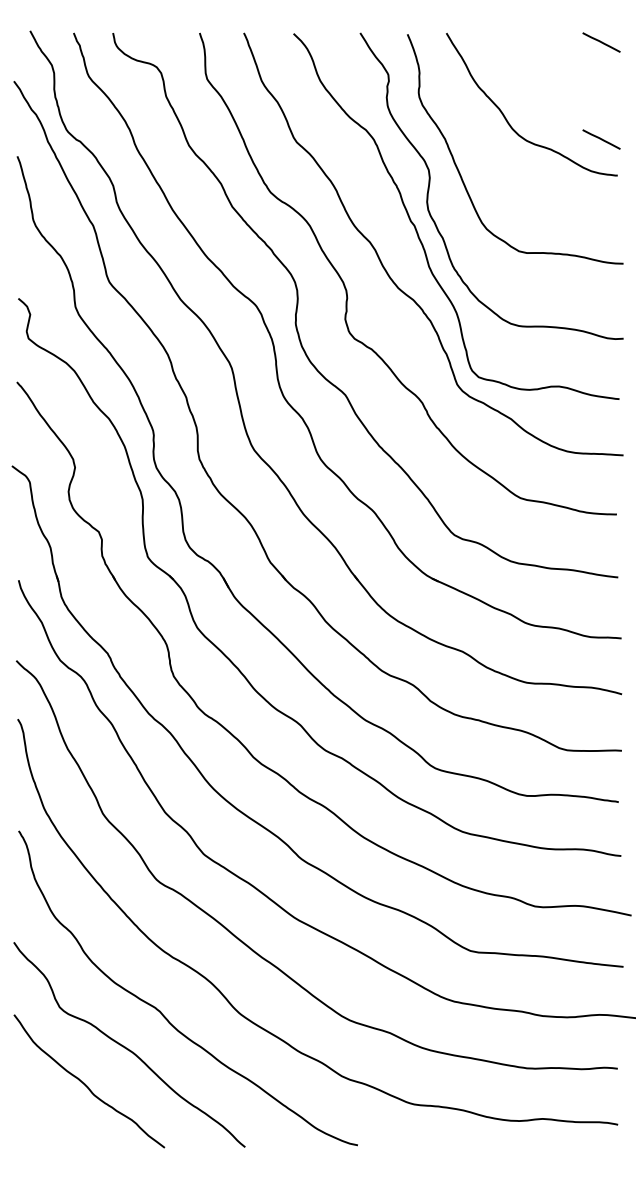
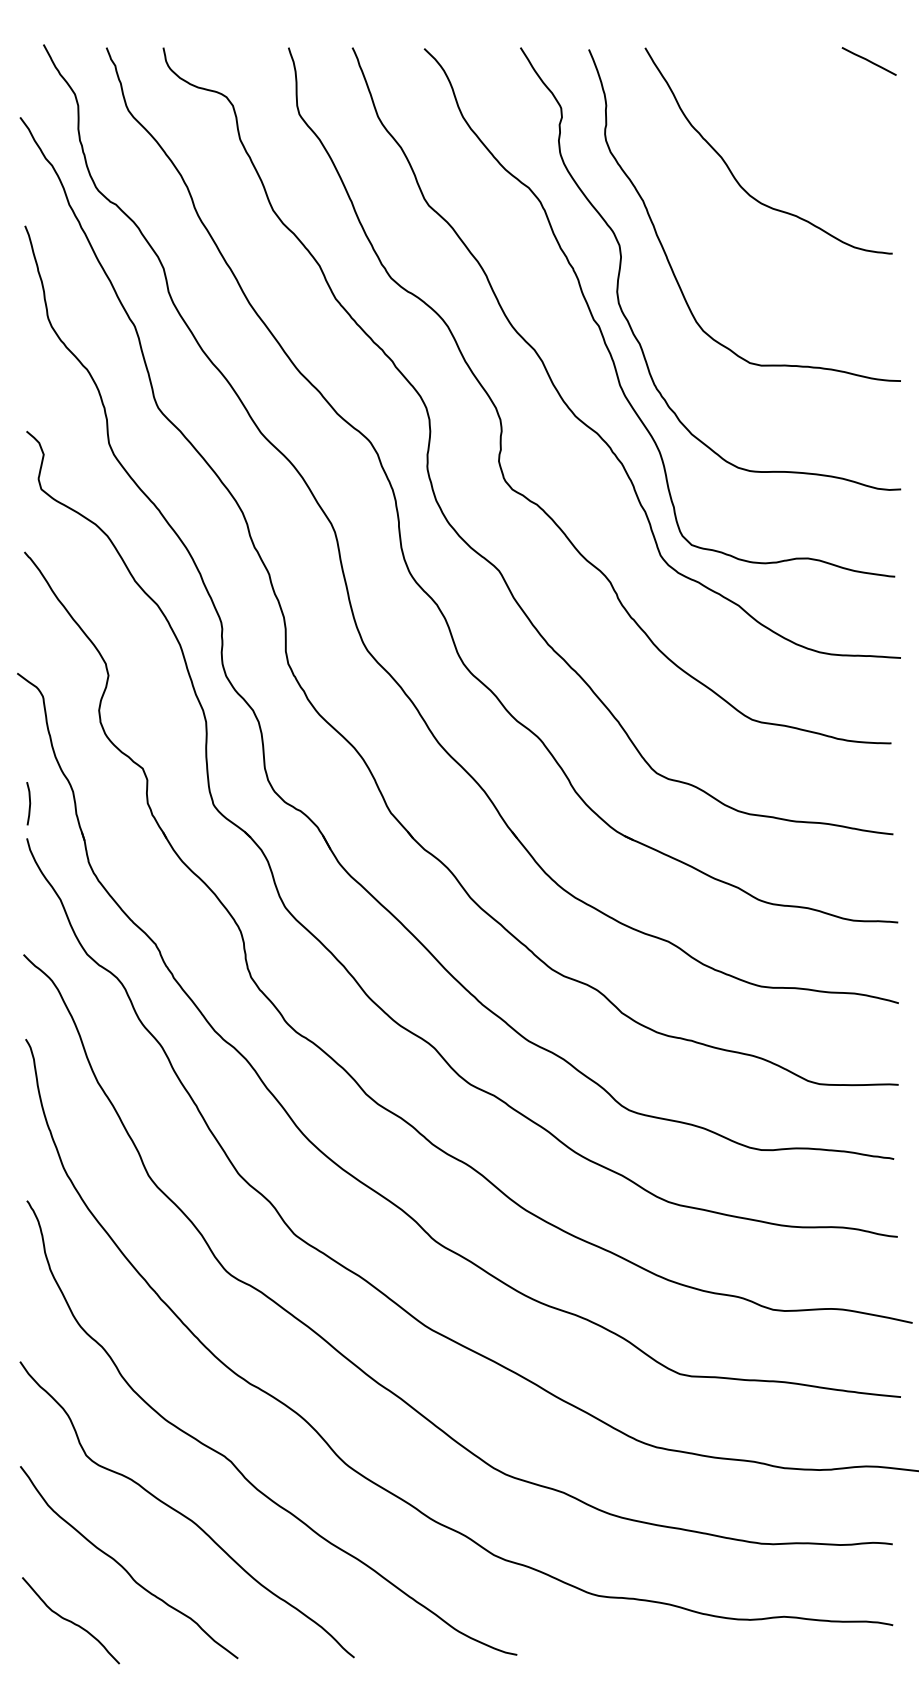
line: (601, 139) -> (869, 201), removed
line: (20, 556) -> (29, 804), added
curve: (49, 1121) -> (71, 1620), added

